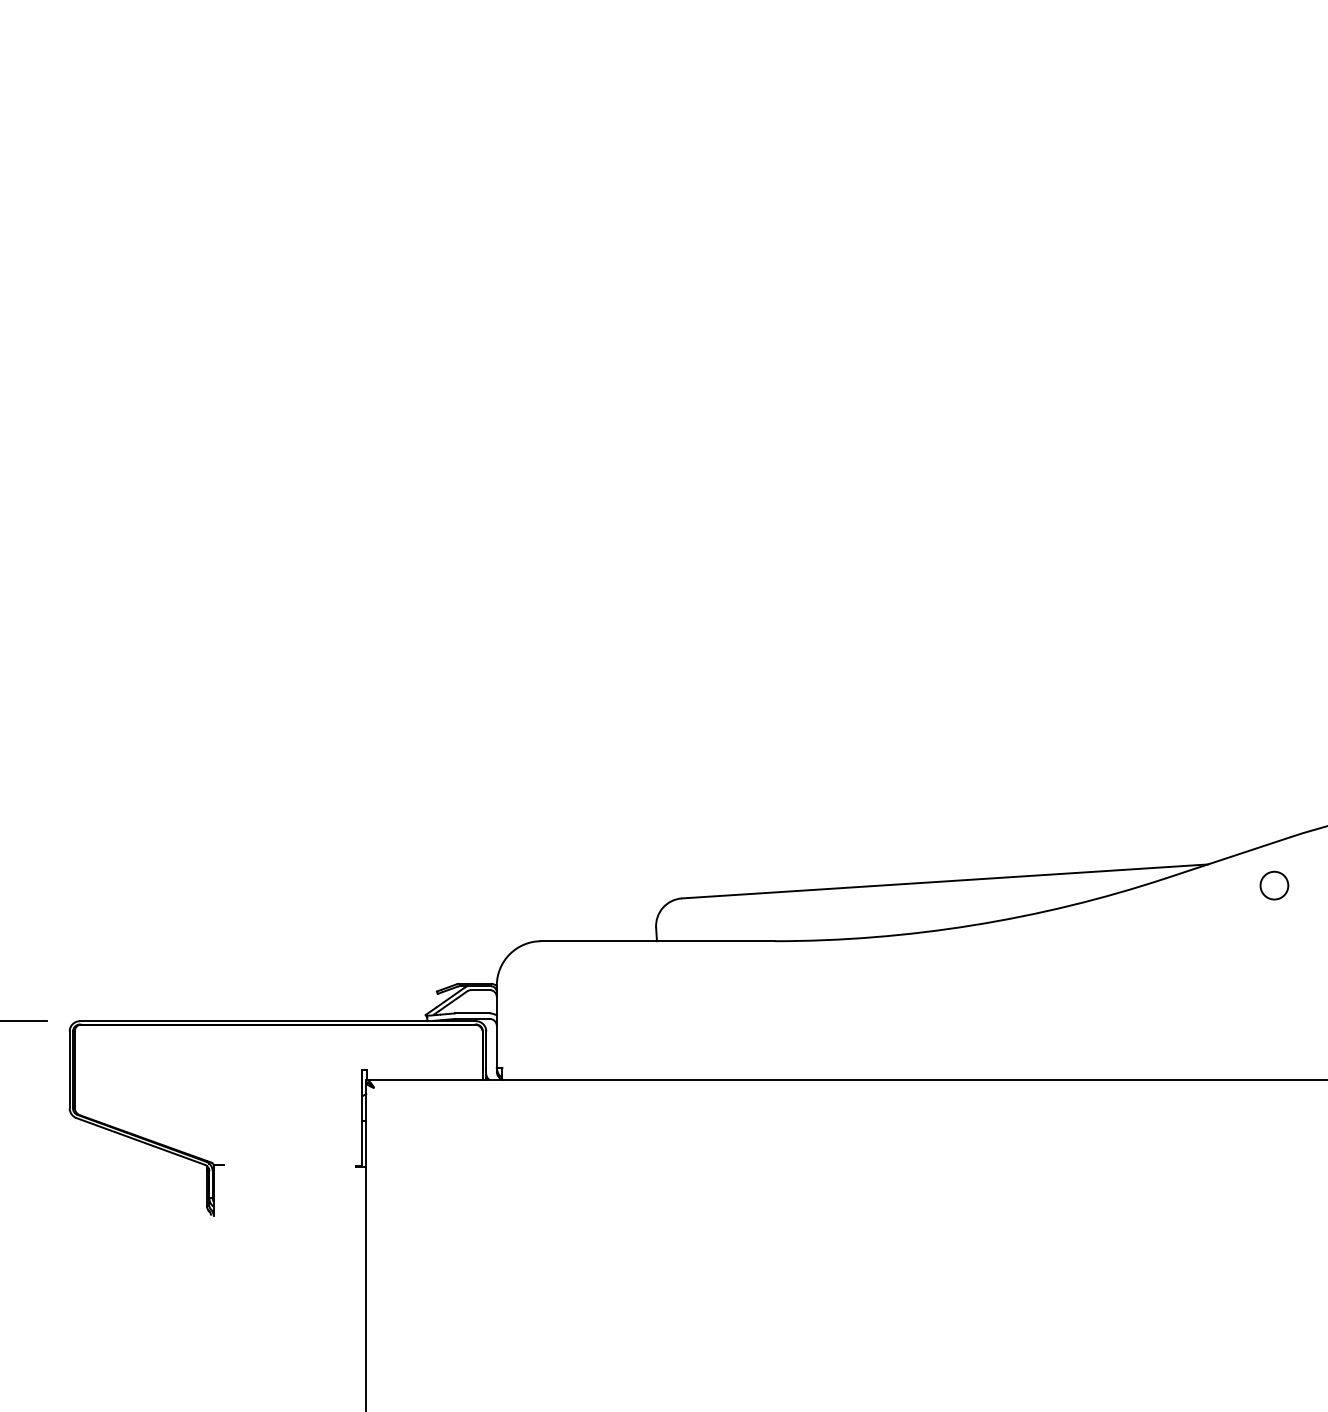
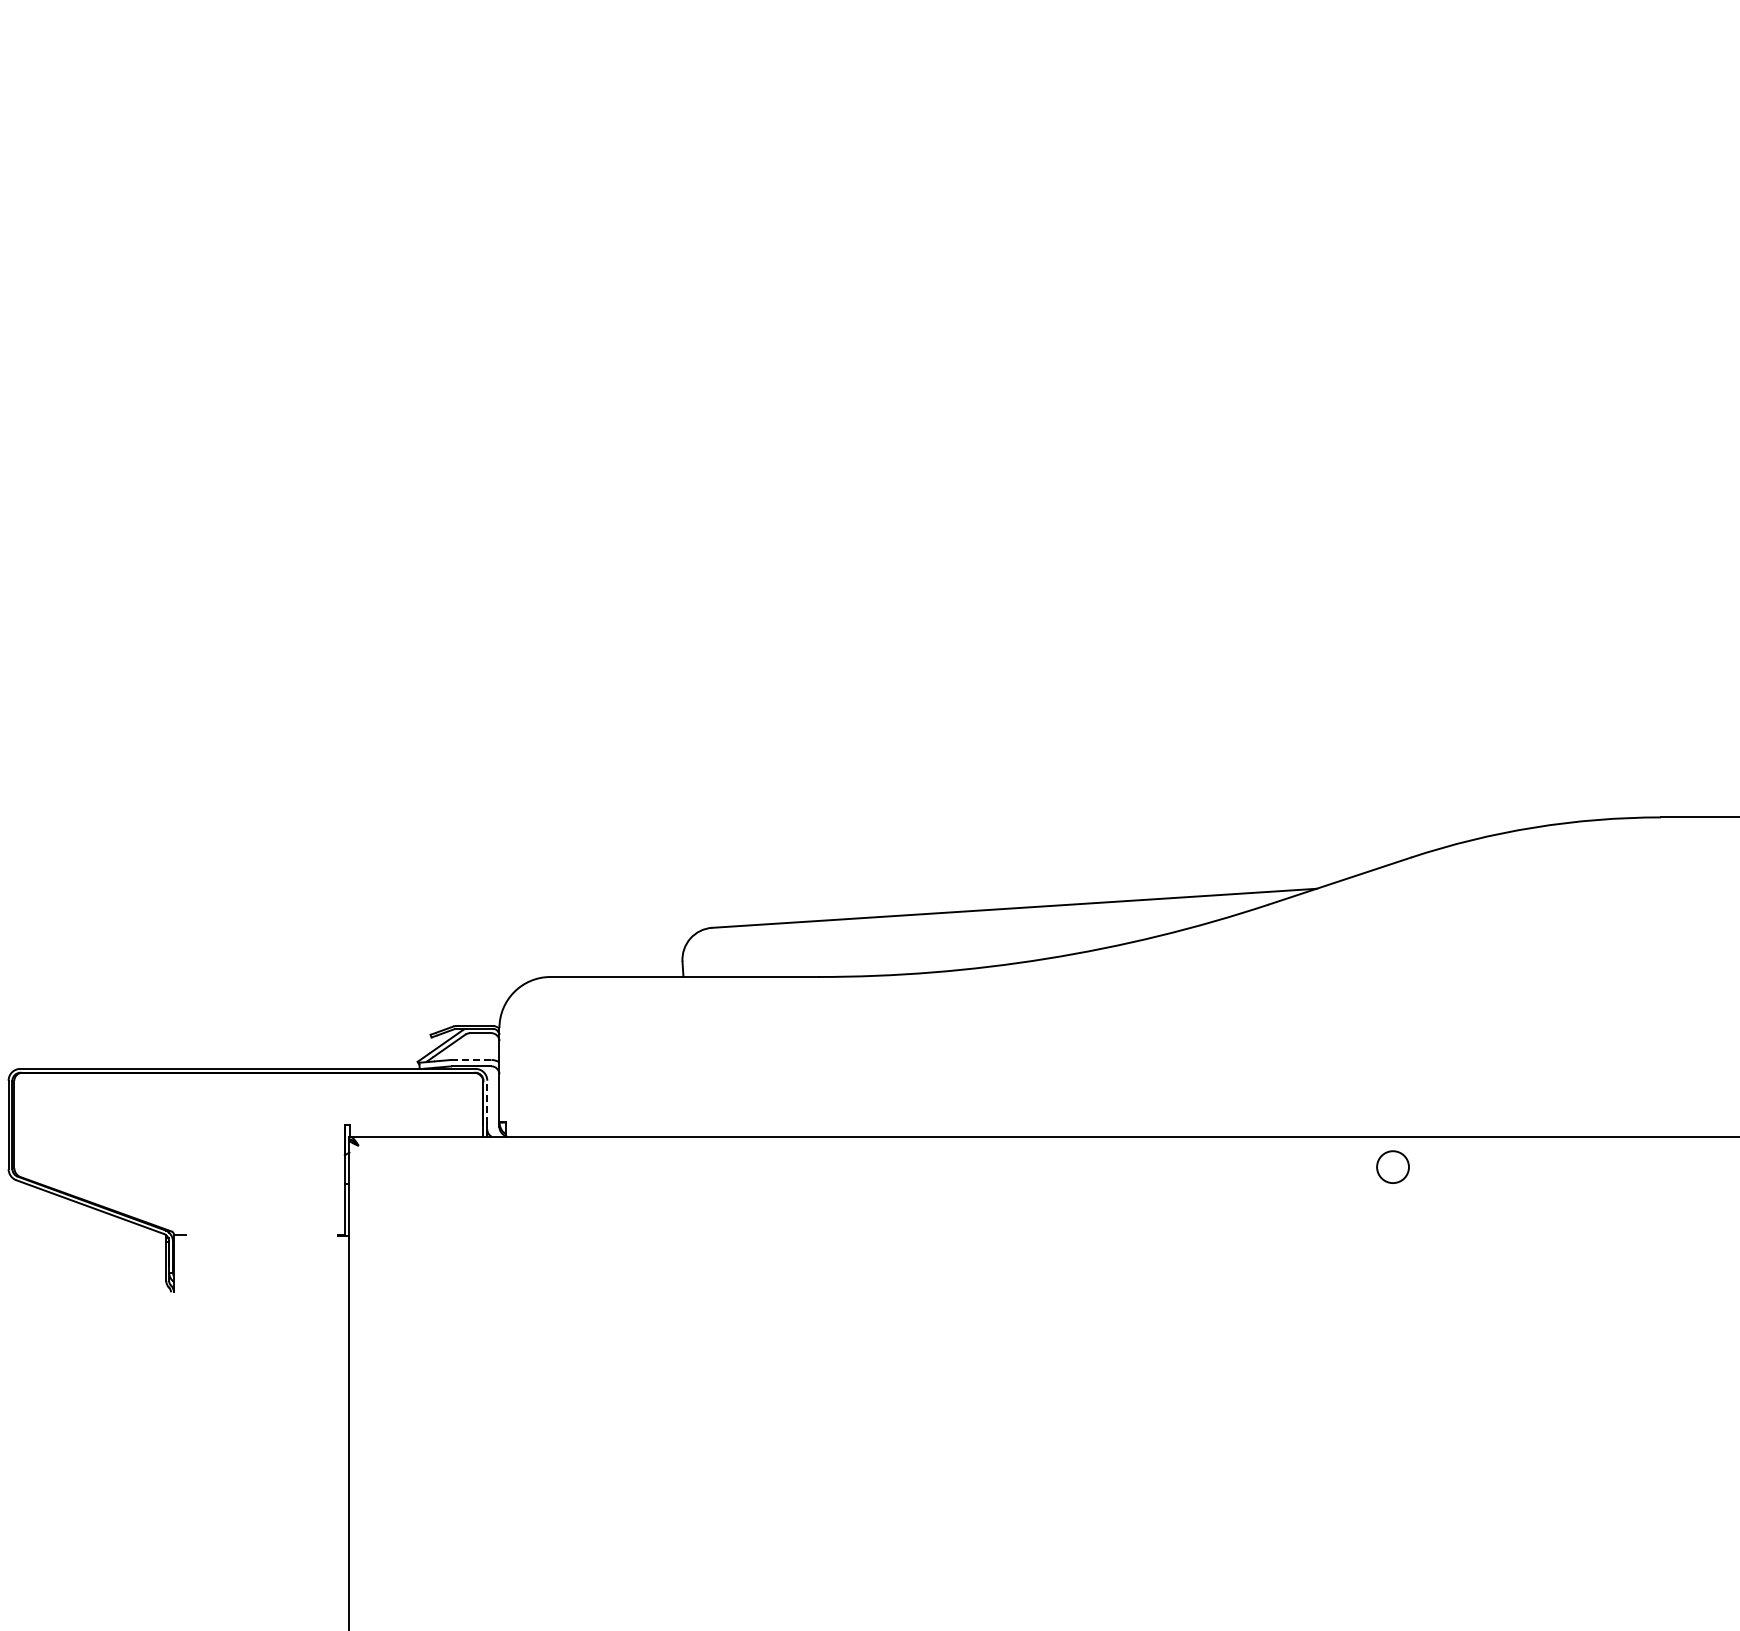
circle: (1273, 885) -> (1392, 1166), moved
line: (472, 1013) -> (471, 1059), solid -> dashed
line: (486, 1050) -> (487, 1102), solid -> dashed

